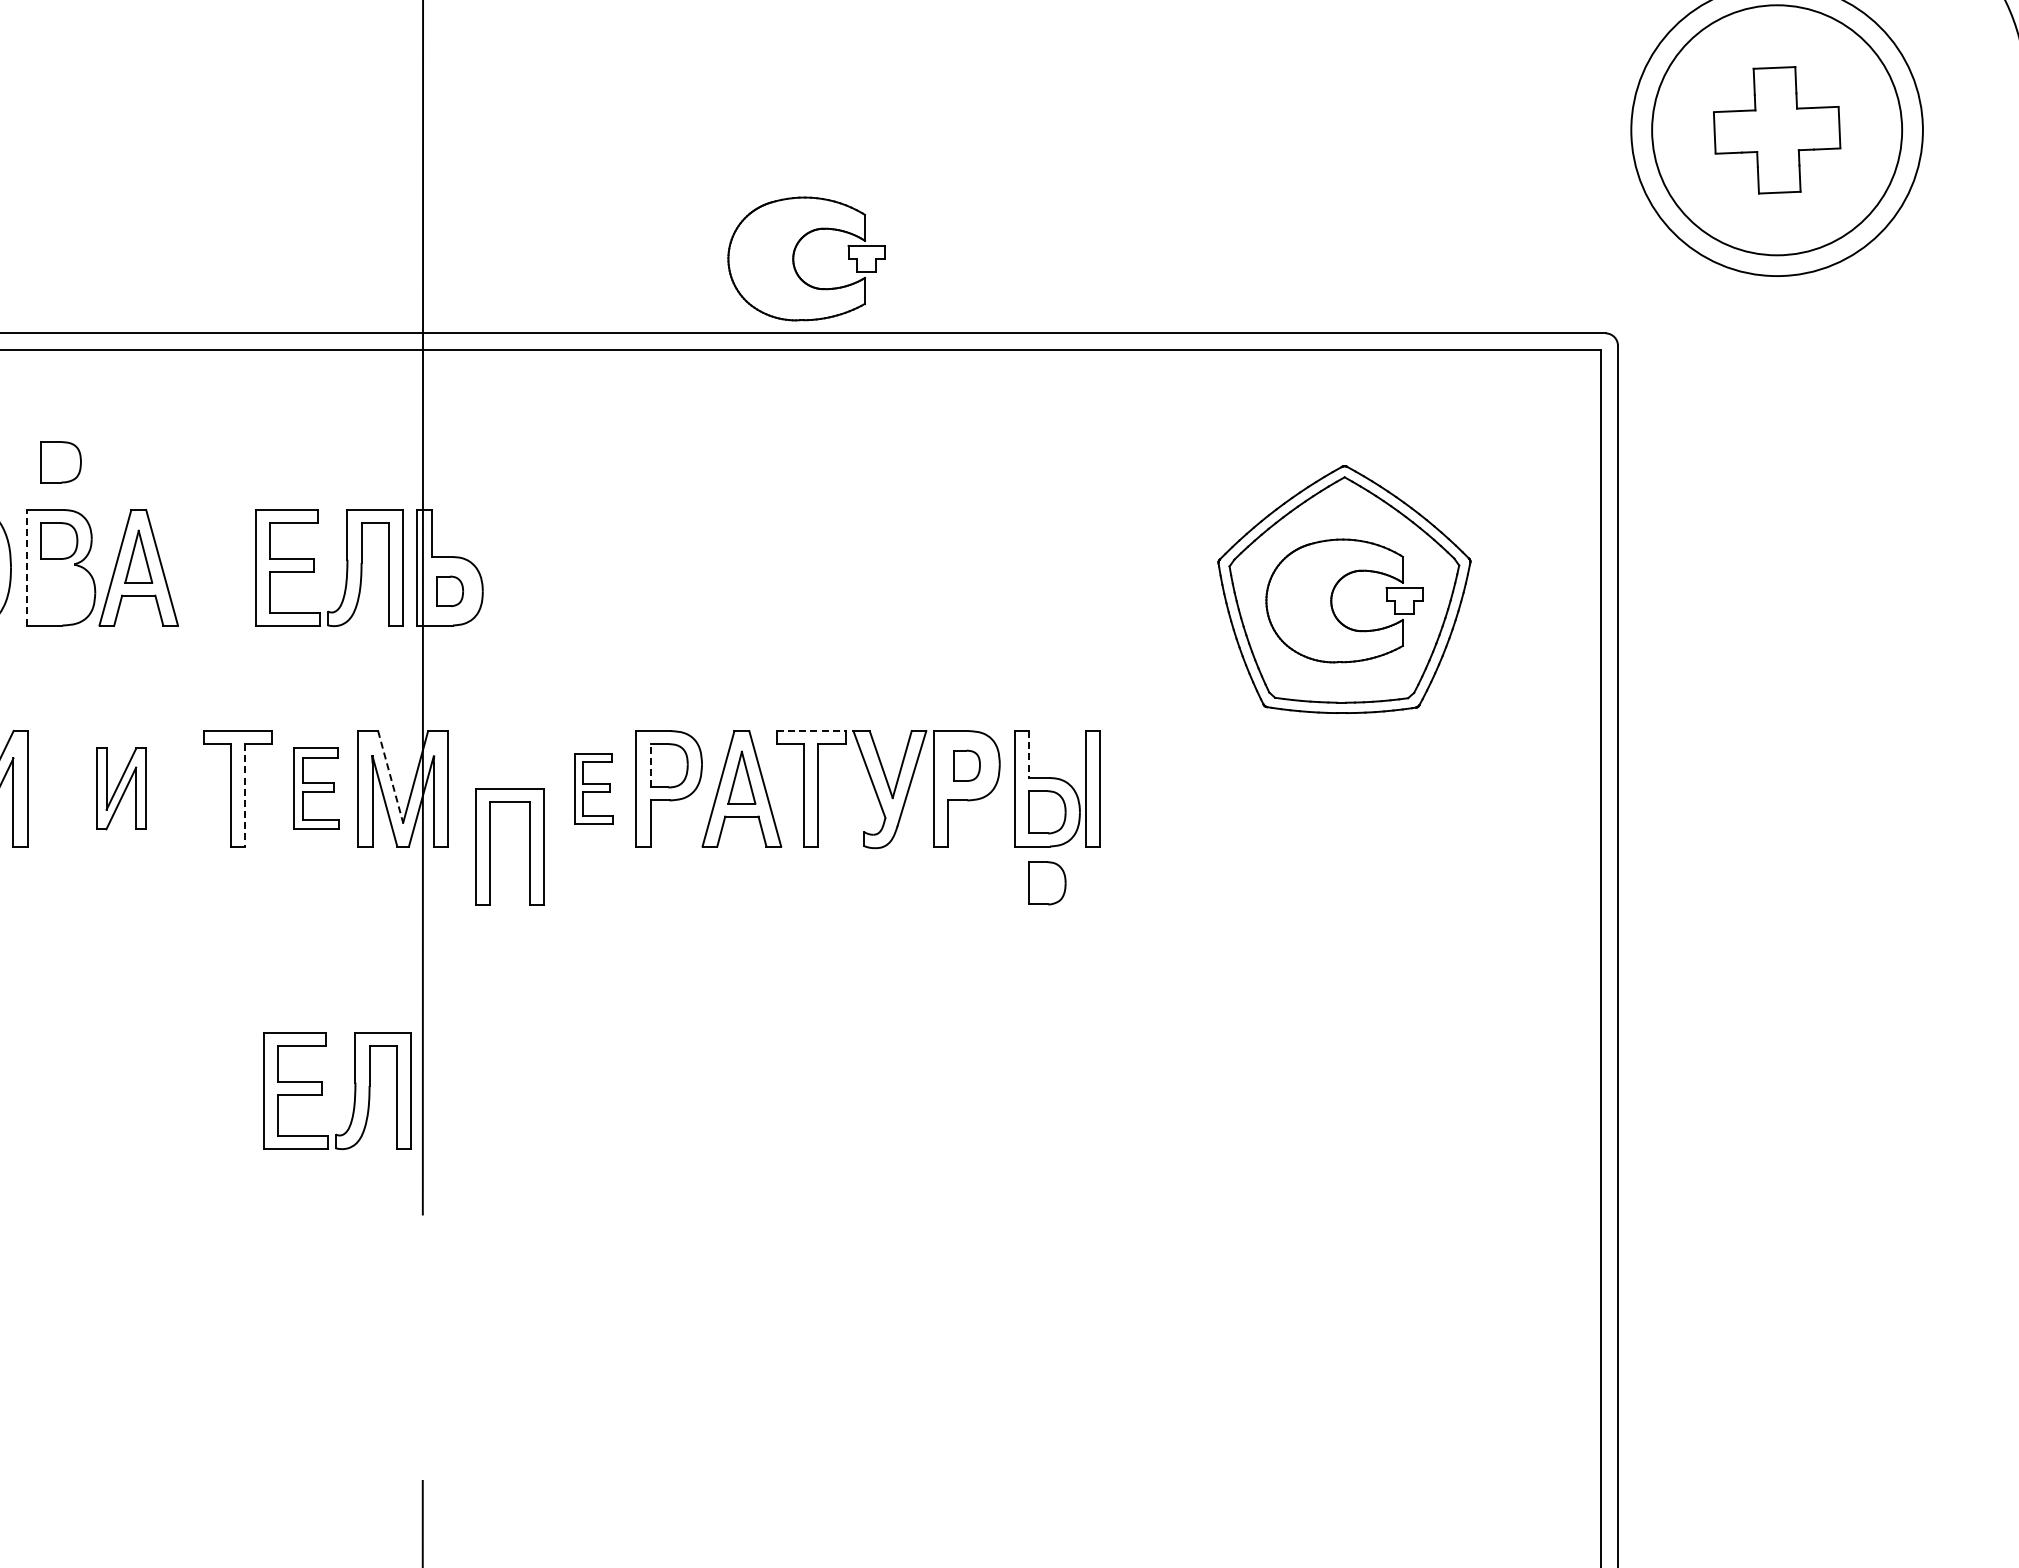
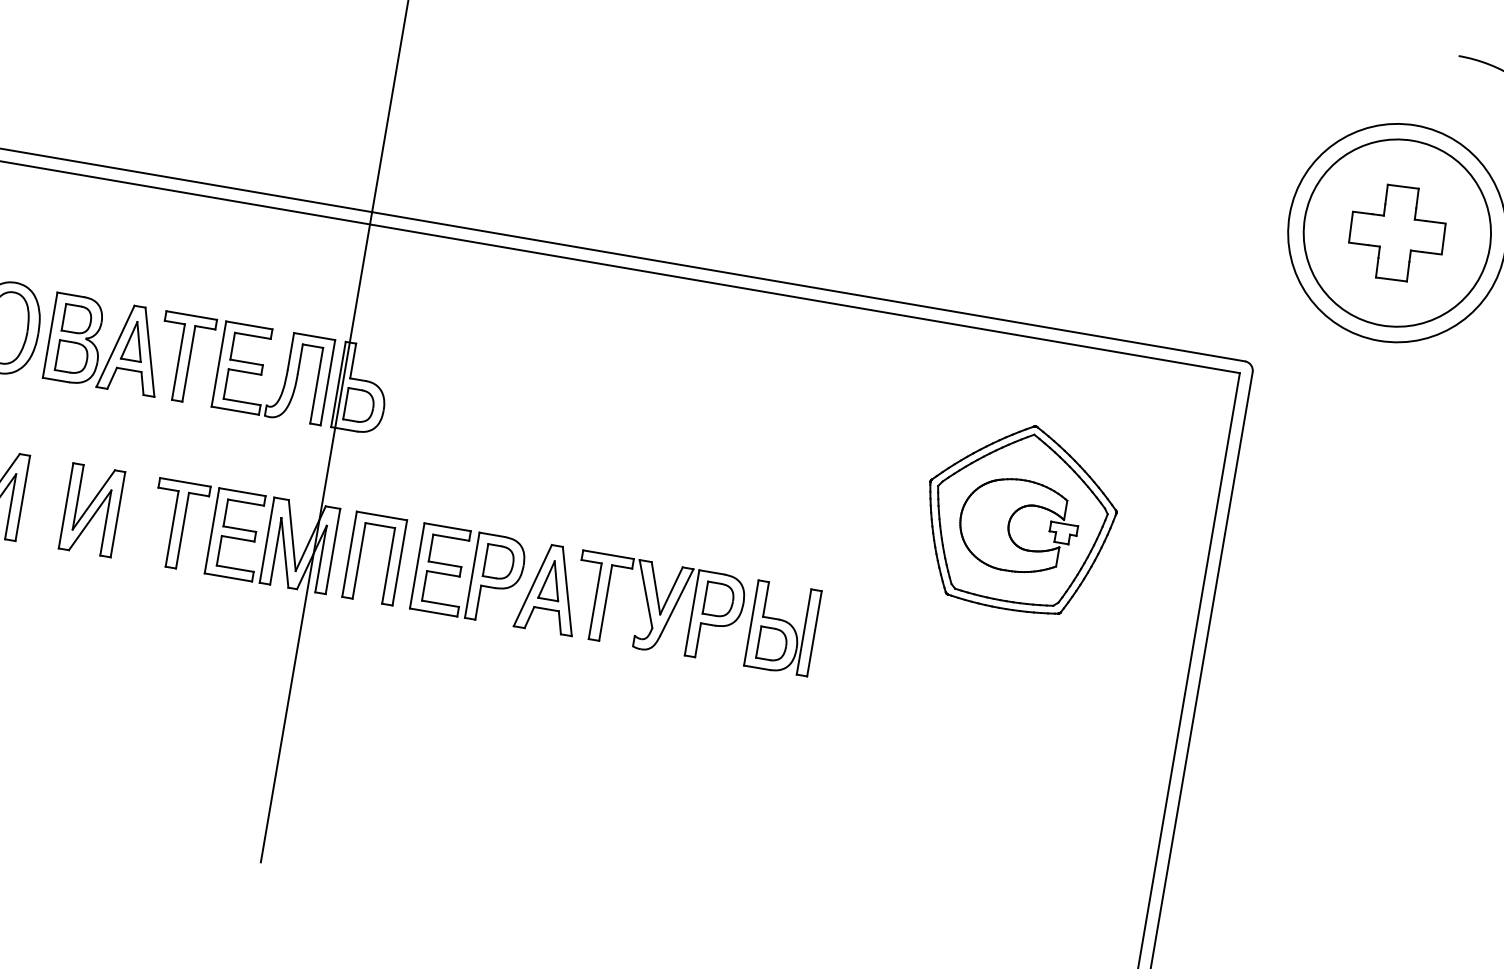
part: (794, 258) -> (655, 203), removed
part: (60, 462) -> (71, 357), moved
line: (26, 567) -> (49, 334), dashed -> solid
part: (208, 567) -> (184, 357), added
part: (450, 591) -> (359, 406), size x1.43
line: (811, 731) -> (608, 555), dashed -> solid
line: (1028, 755) -> (765, 600), dashed -> solid
line: (650, 765) -> (485, 559), dashed -> solid
part: (966, 765) -> (718, 599), size x1.43
line: (390, 777) -> (292, 535), dashed -> solid
part: (121, 788) -> (92, 510), size x1.43
part: (315, 788) -> (235, 534), size x1.43
part: (593, 788) -> (440, 569), size x1.67
line: (245, 795) -> (182, 530), dashed -> solid
part: (490, 846) -> (360, 555), moved
part: (1047, 883) -> (763, 697), removed
part: (322, 1090) -> (202, 758), removed

